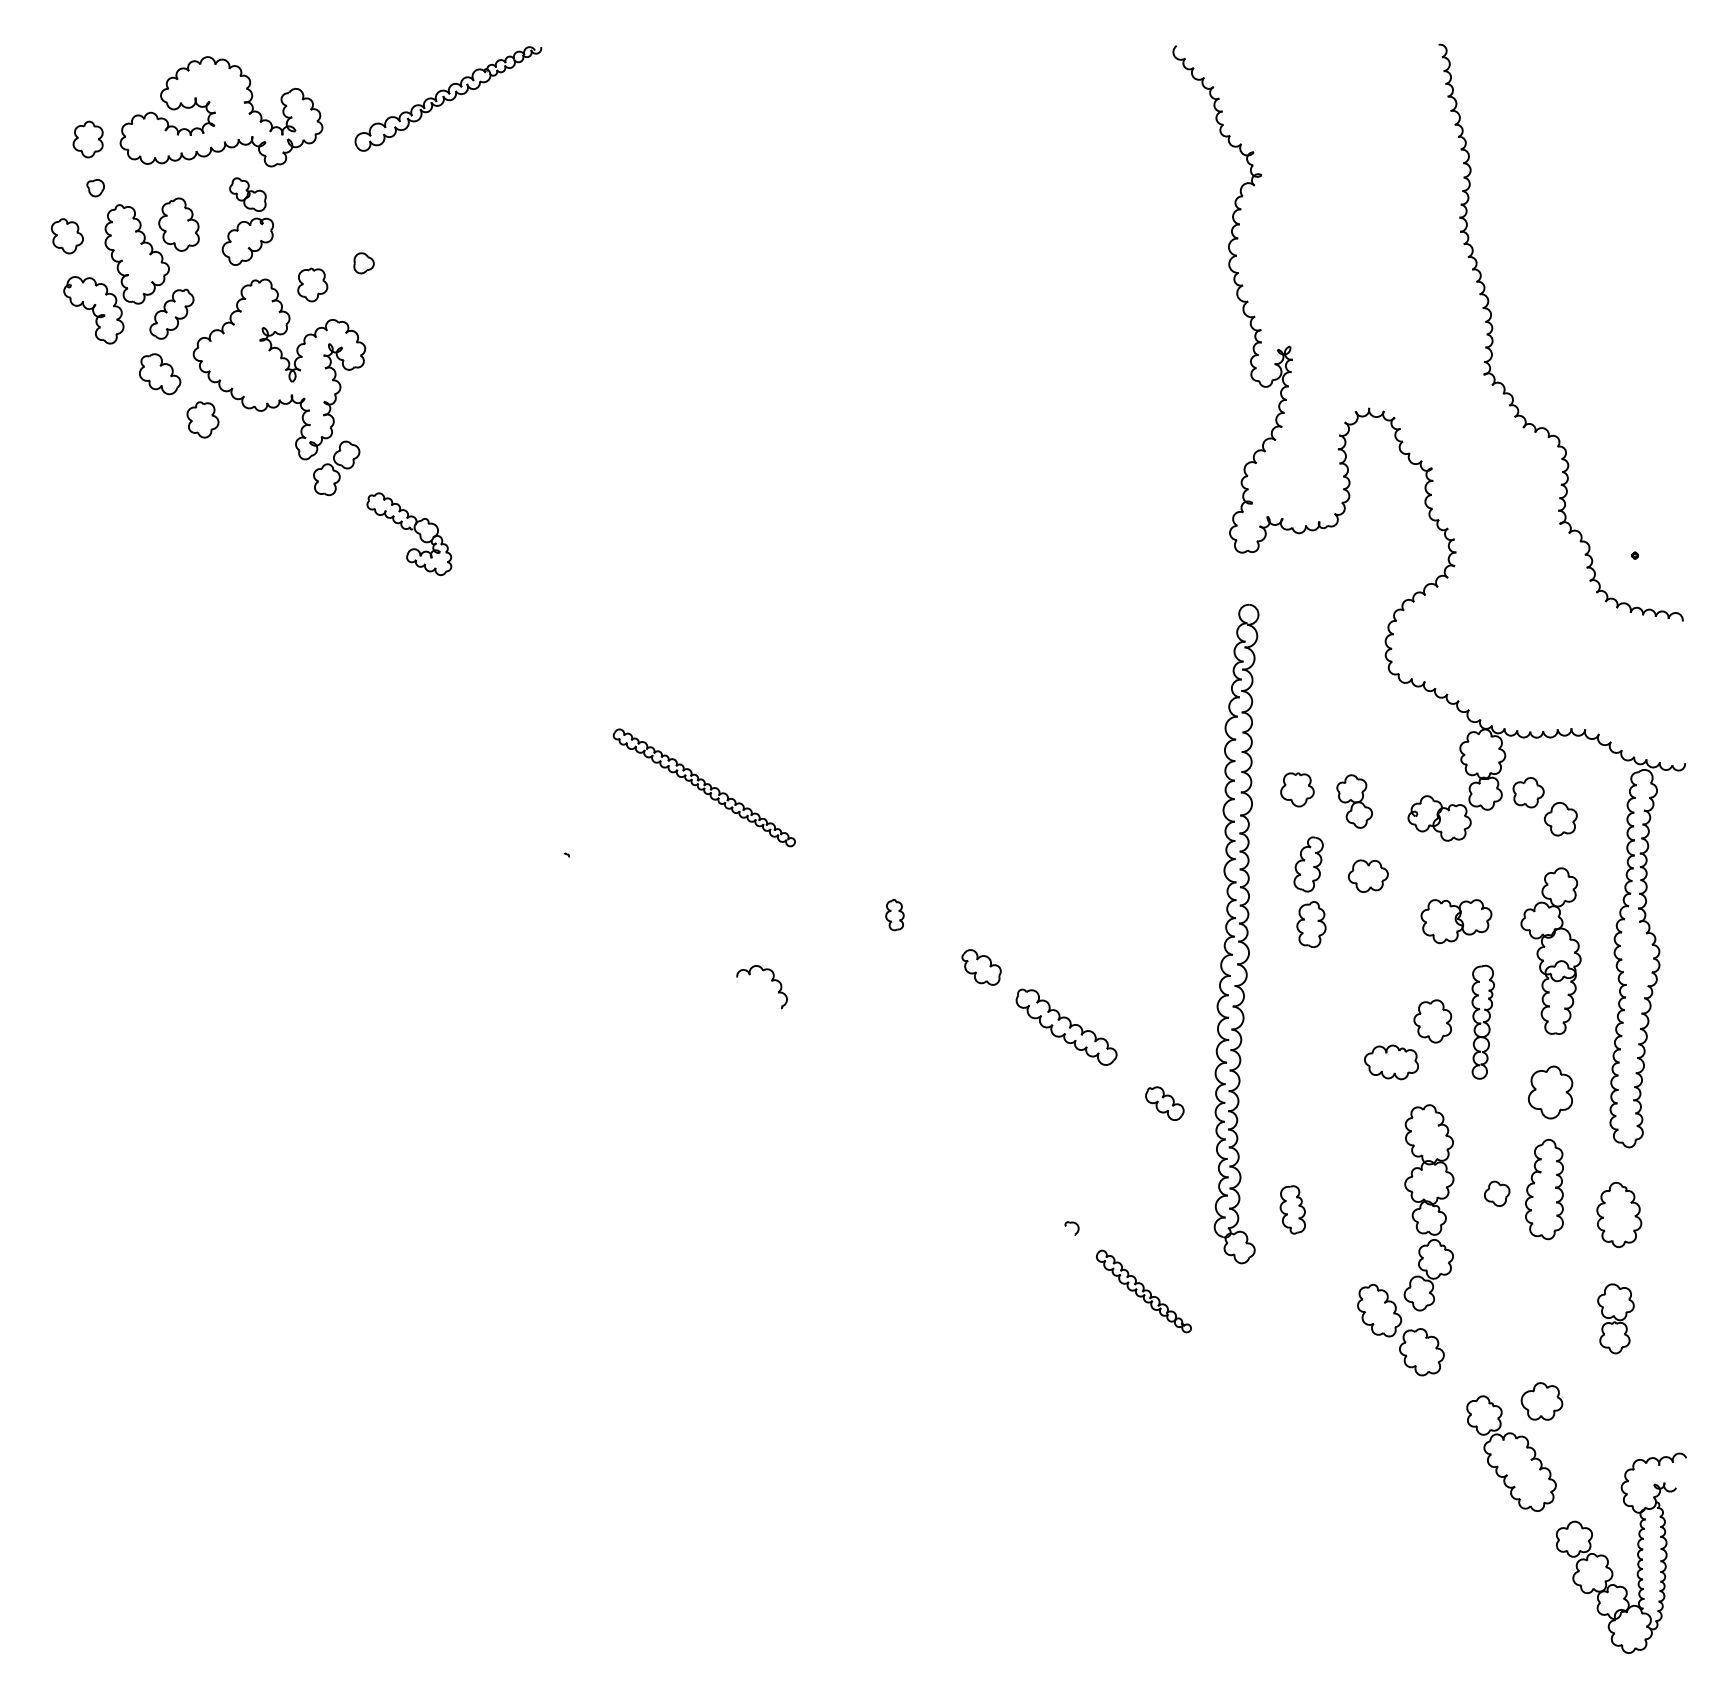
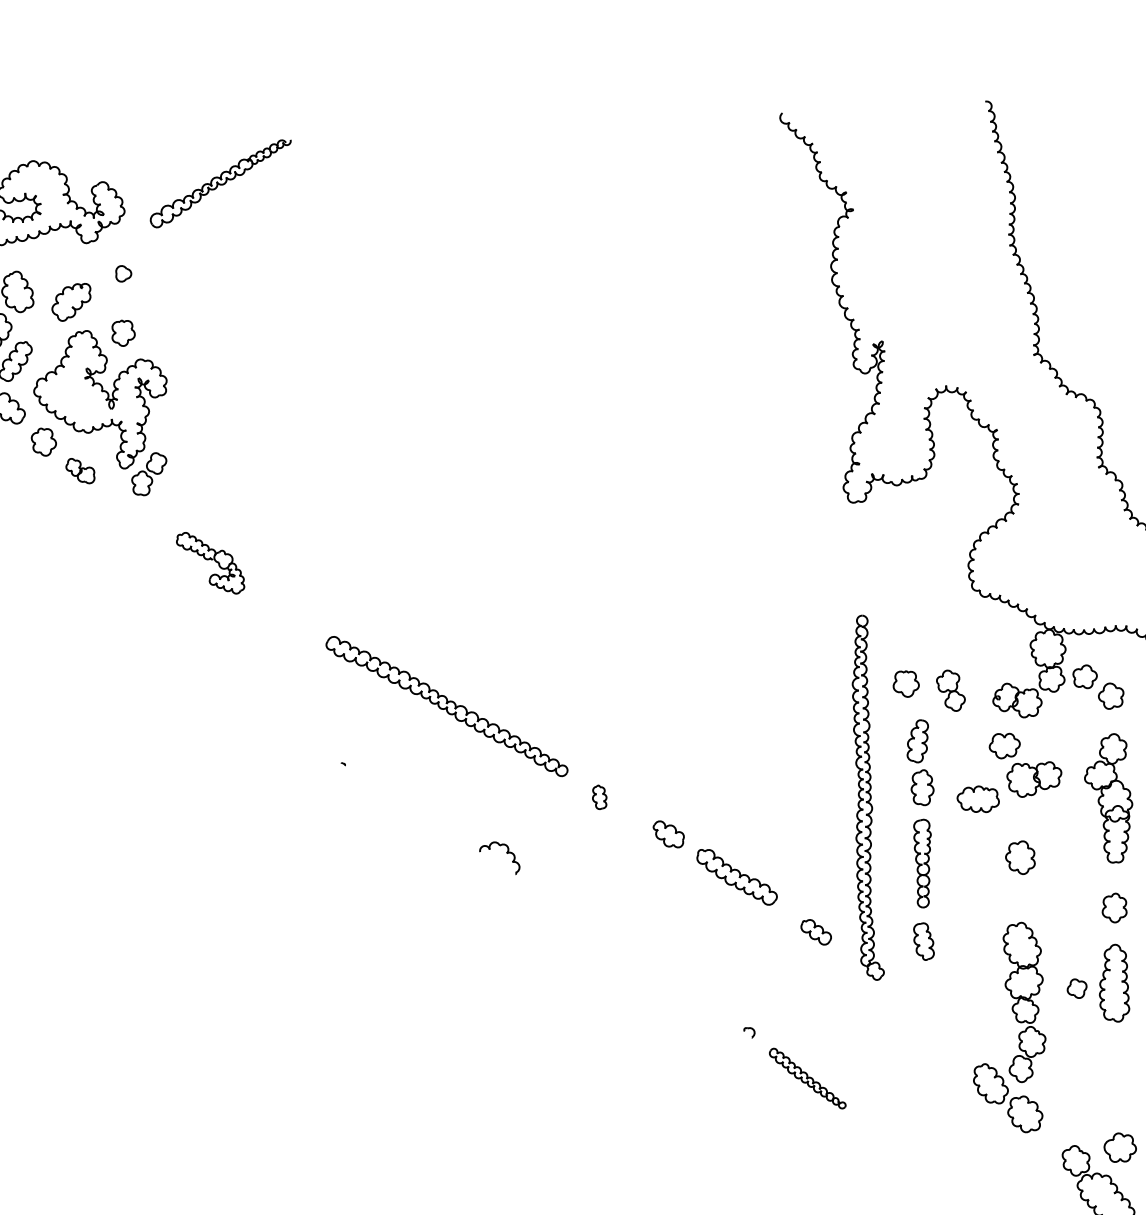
part: (247, 194) -> (80, 470), moved
part: (363, 263) -> (123, 273), moved
part: (409, 533) -> (210, 562), moved
part: (704, 787) -> (447, 706), size x1.67
part: (1367, 875) -> (1004, 745), moved
part: (1235, 933) -> (864, 797), size x0.71
part: (1482, 1021) -> (923, 862), moved
part: (1391, 1062) -> (978, 799), moved
part: (1550, 1092) -> (1114, 908), size x0.71
part: (1292, 1209) -> (923, 941), moved

